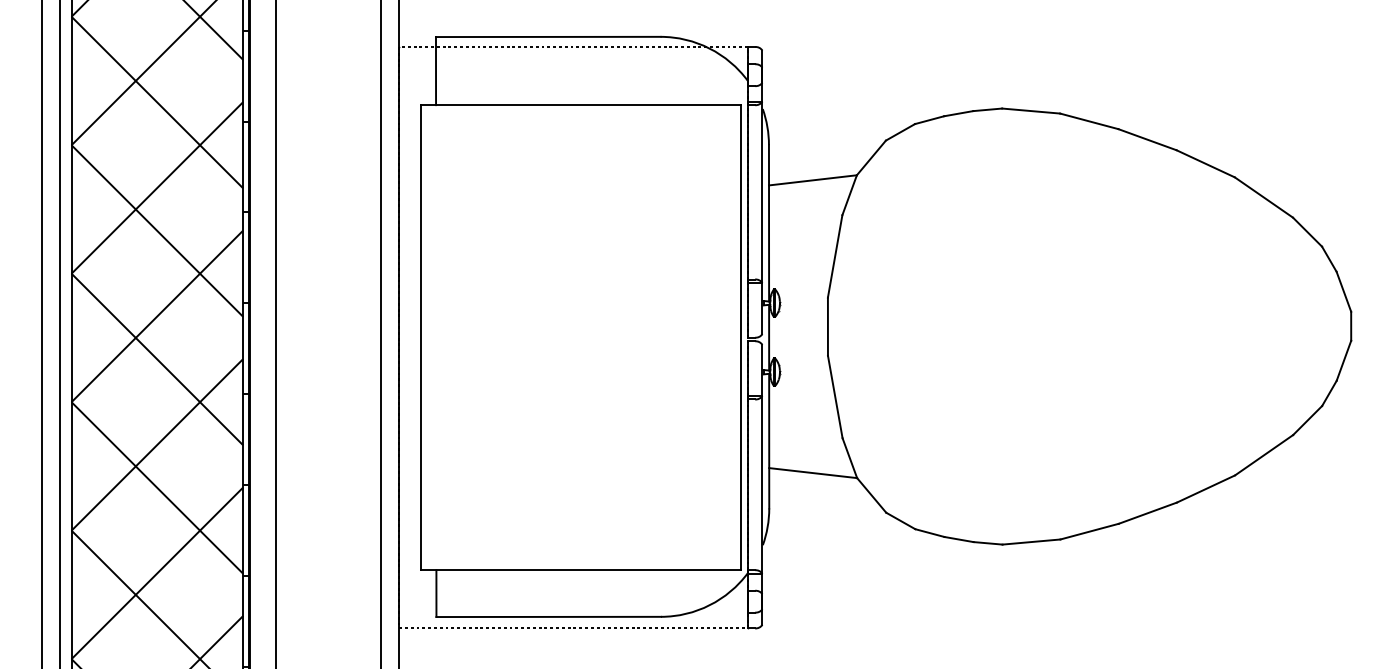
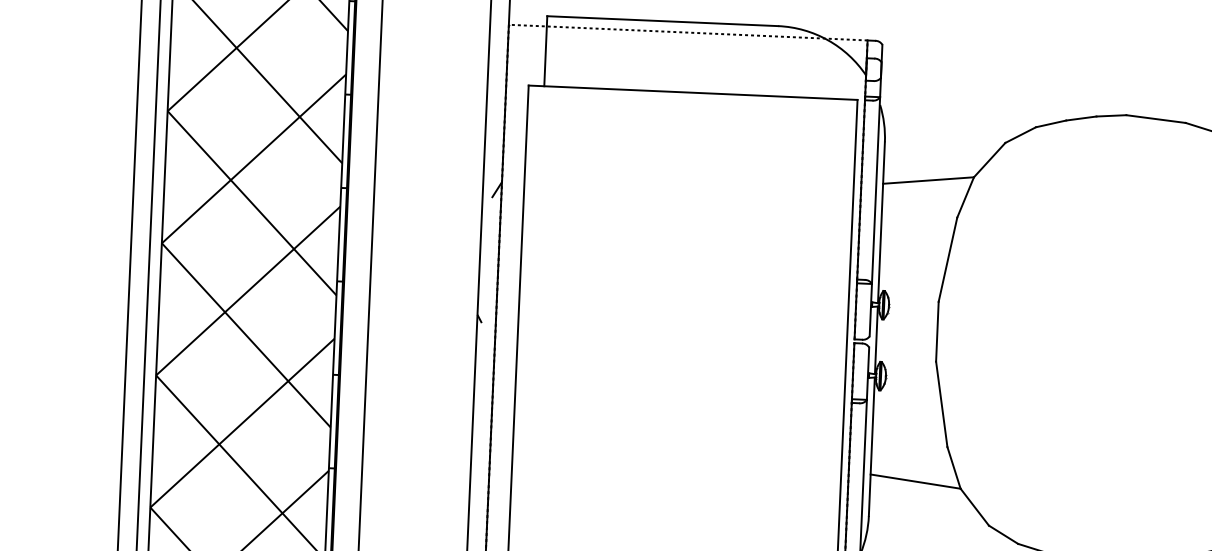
hatch: (389, 268) -> (489, 252), added

